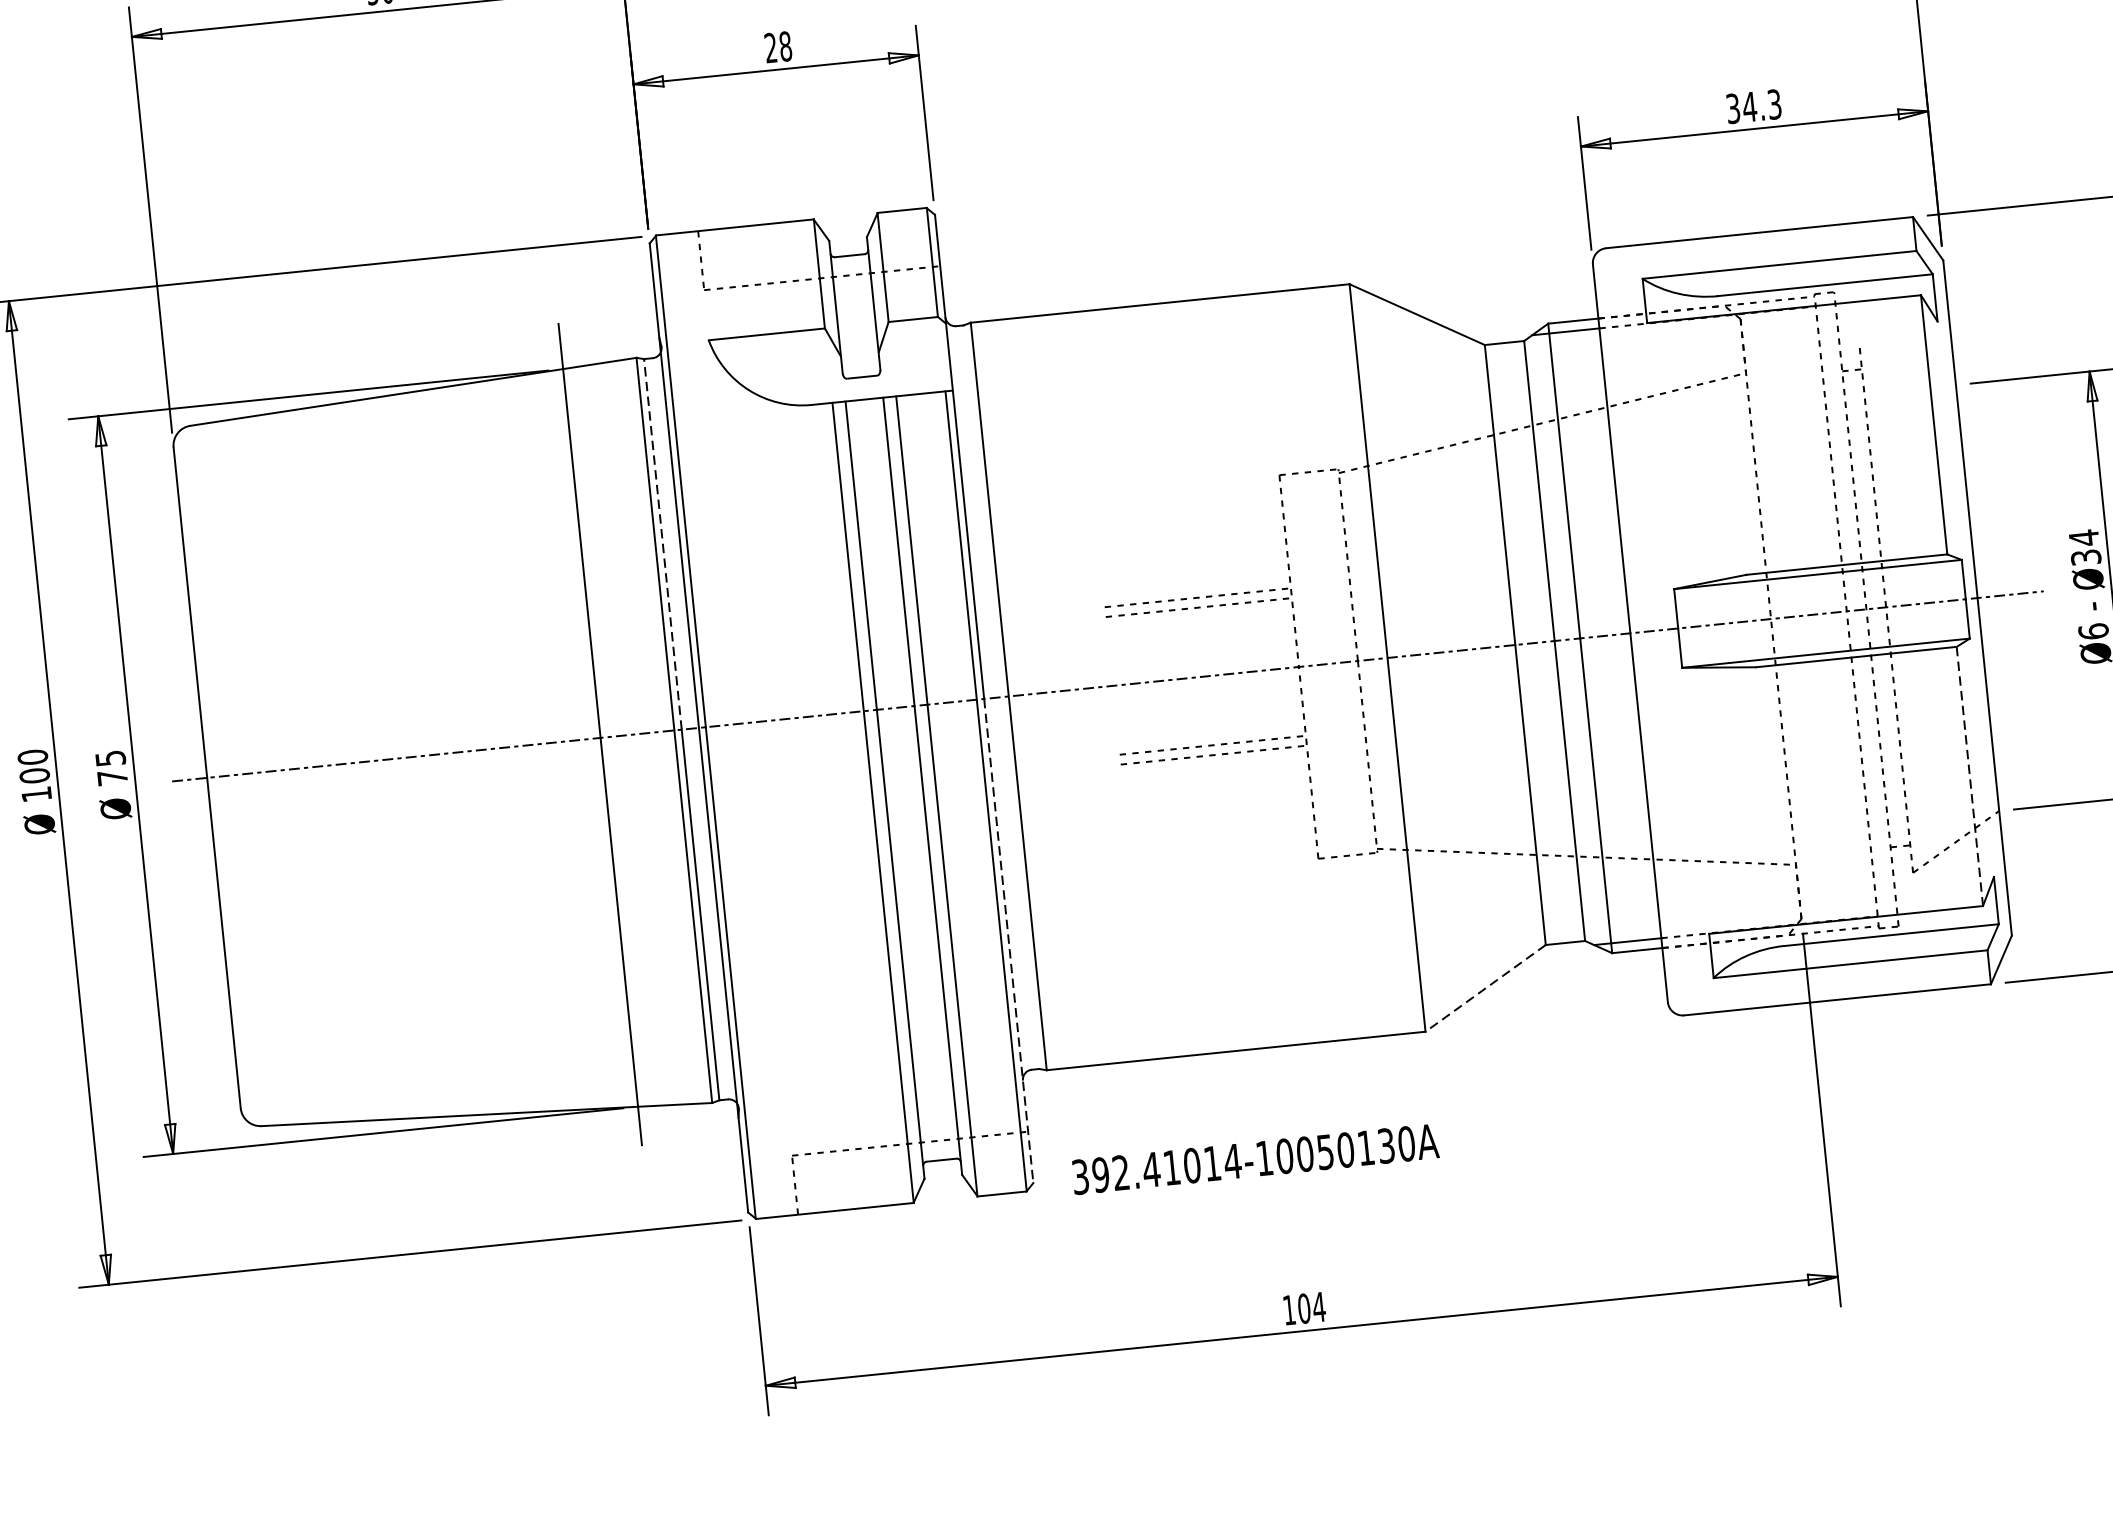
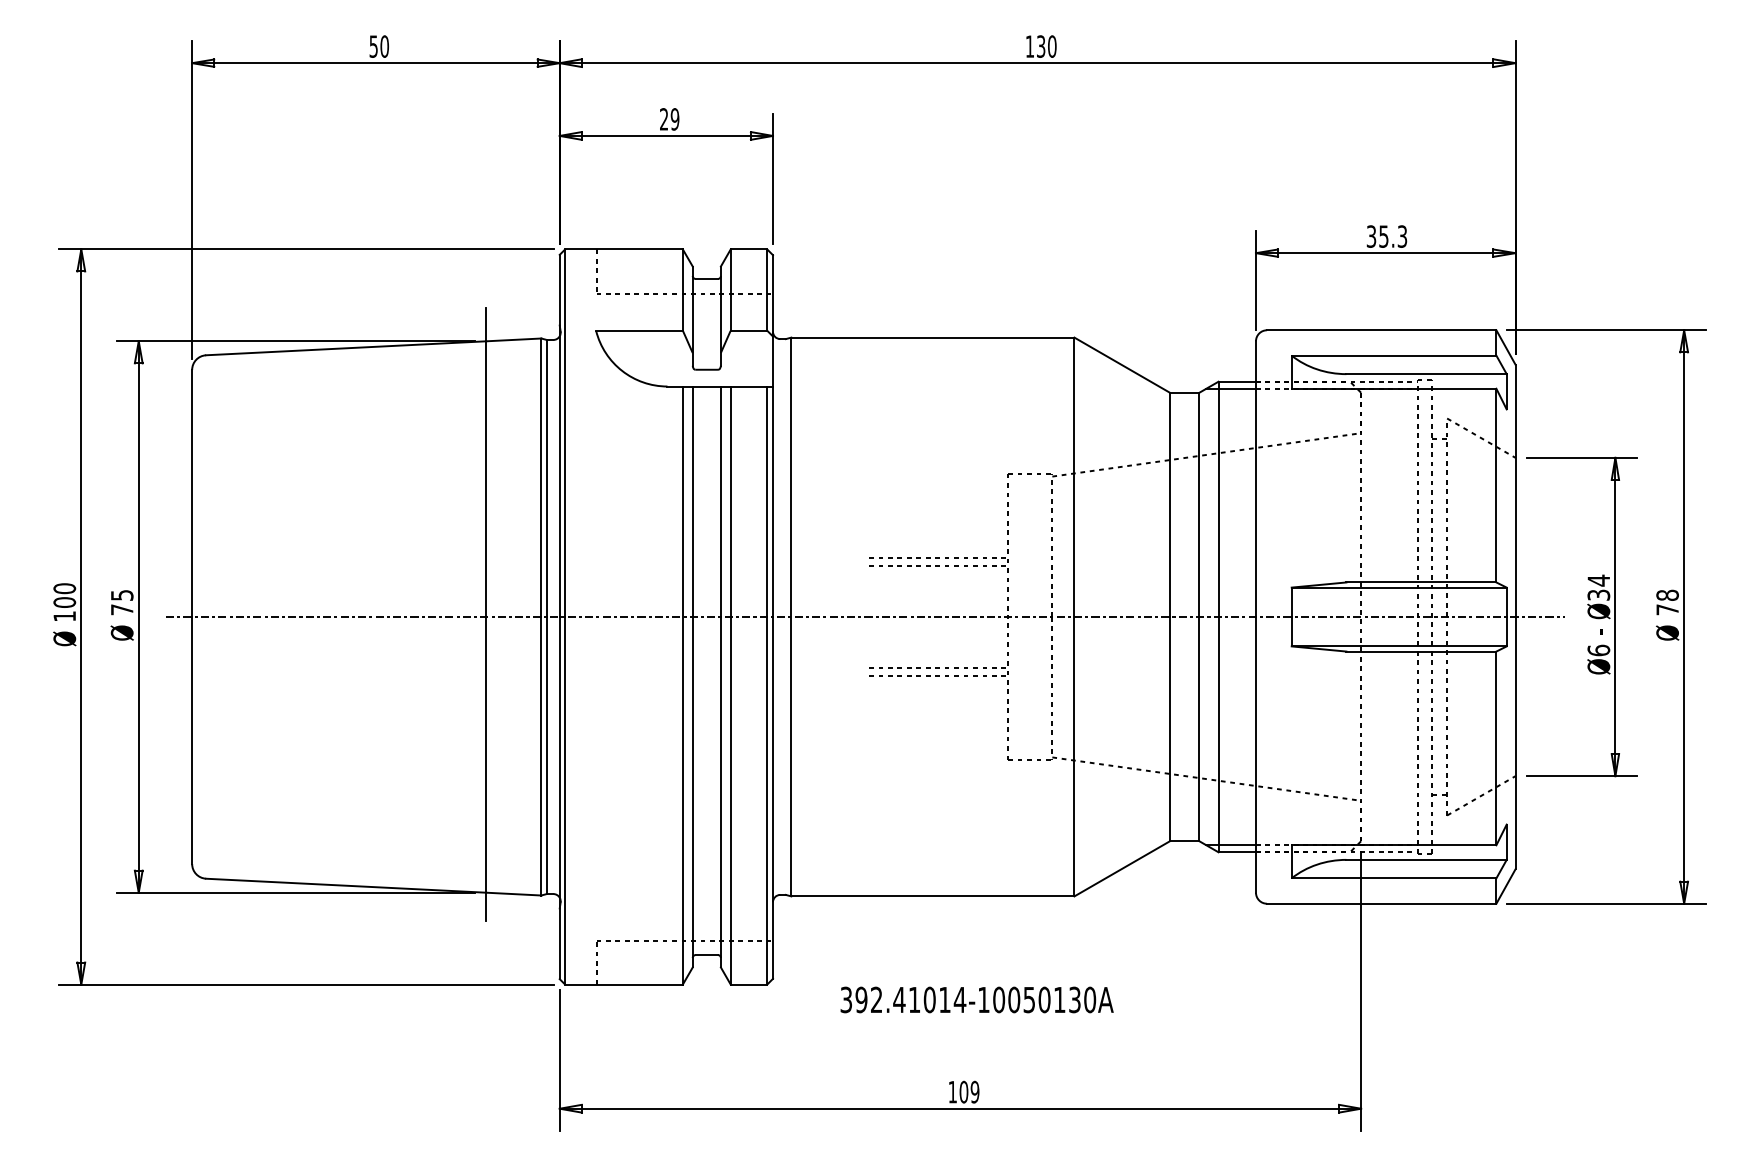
text: (784, 46) -> (674, 119), 28 -> 29
text: (1749, 106) -> (1383, 236), 34.3 -> 35.3
line: (1907, 362) -> (1481, 437), added
line: (662, 544) -> (546, 478), dashed -> solid
line: (1970, 776) -> (1496, 748), dashed -> solid
line: (1008, 940) -> (772, 797), dashed -> solid
line: (1484, 989) -> (1121, 869), dashed -> solid
text: (1254, 1158) -> (976, 999), moved
text: (1318, 1306) -> (974, 1091), 104 -> 109

